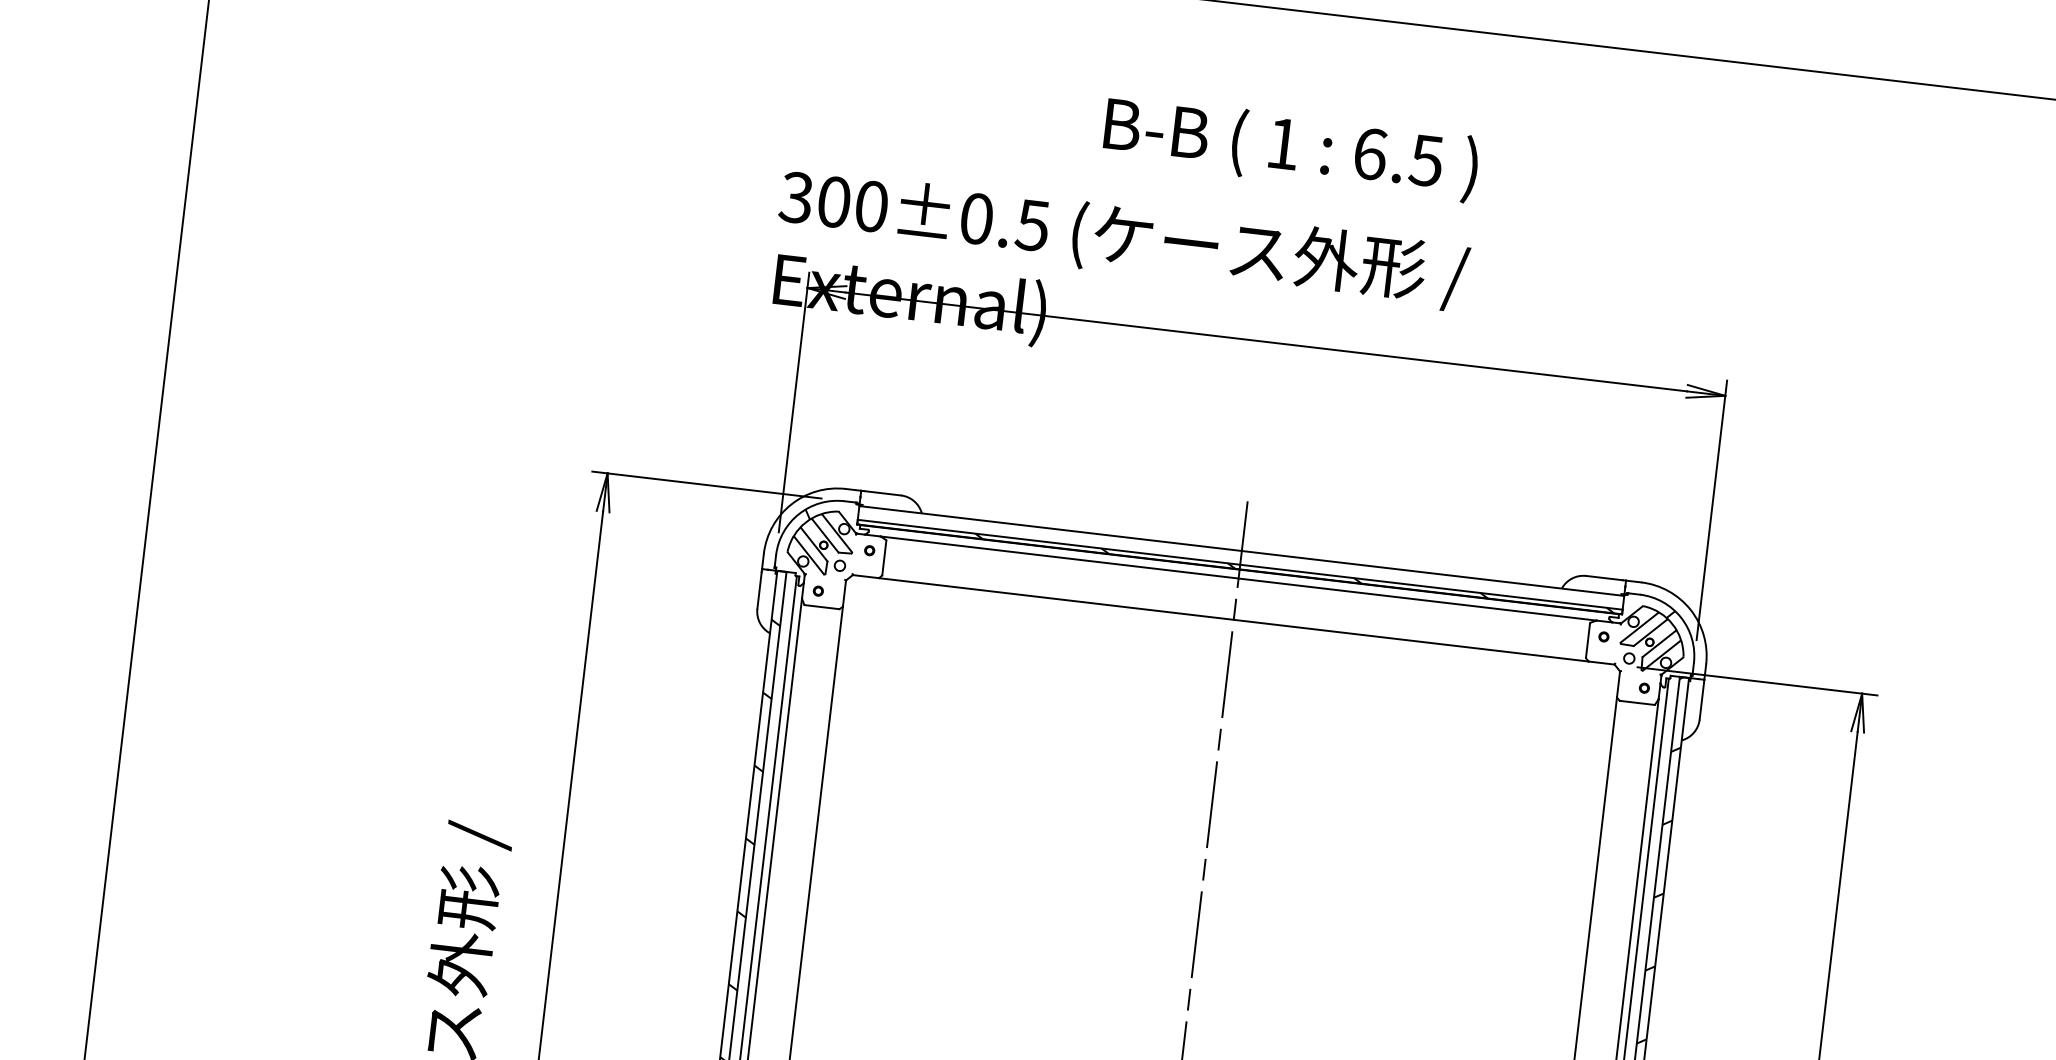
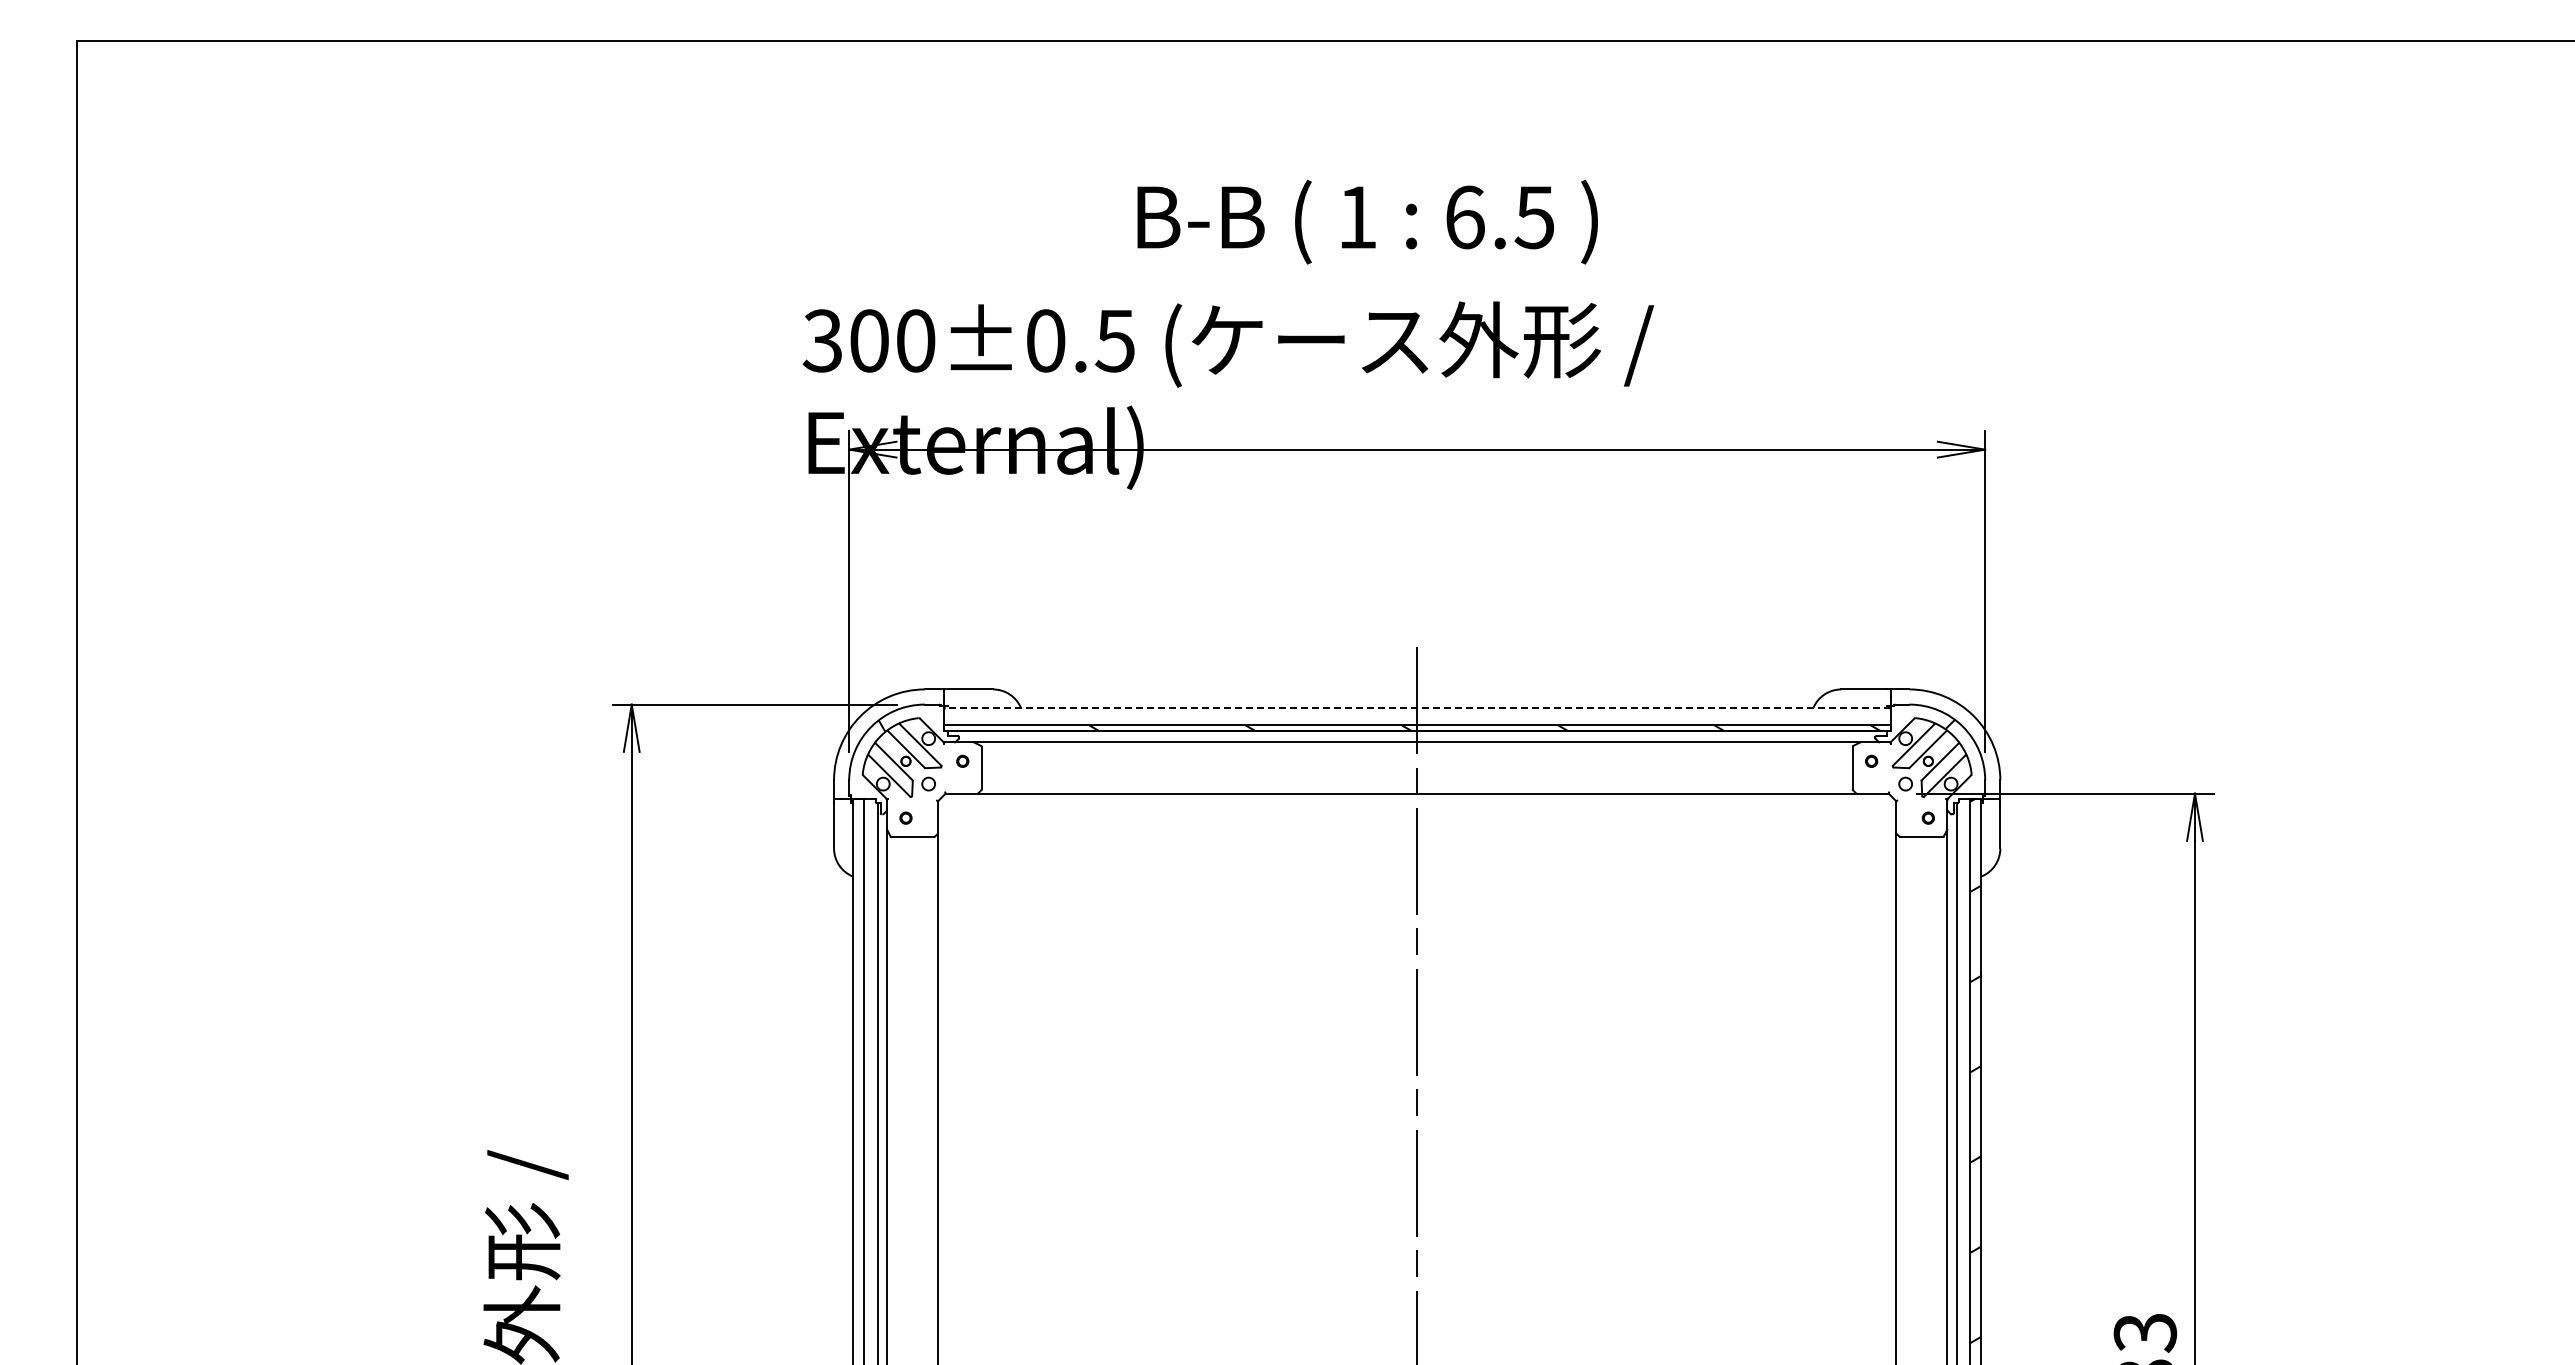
text: (1291, 148) -> (1367, 221), moved
line: (1241, 551) -> (1416, 708), solid -> dashed
hatch: (754, 805) -> (858, 1088), removed

